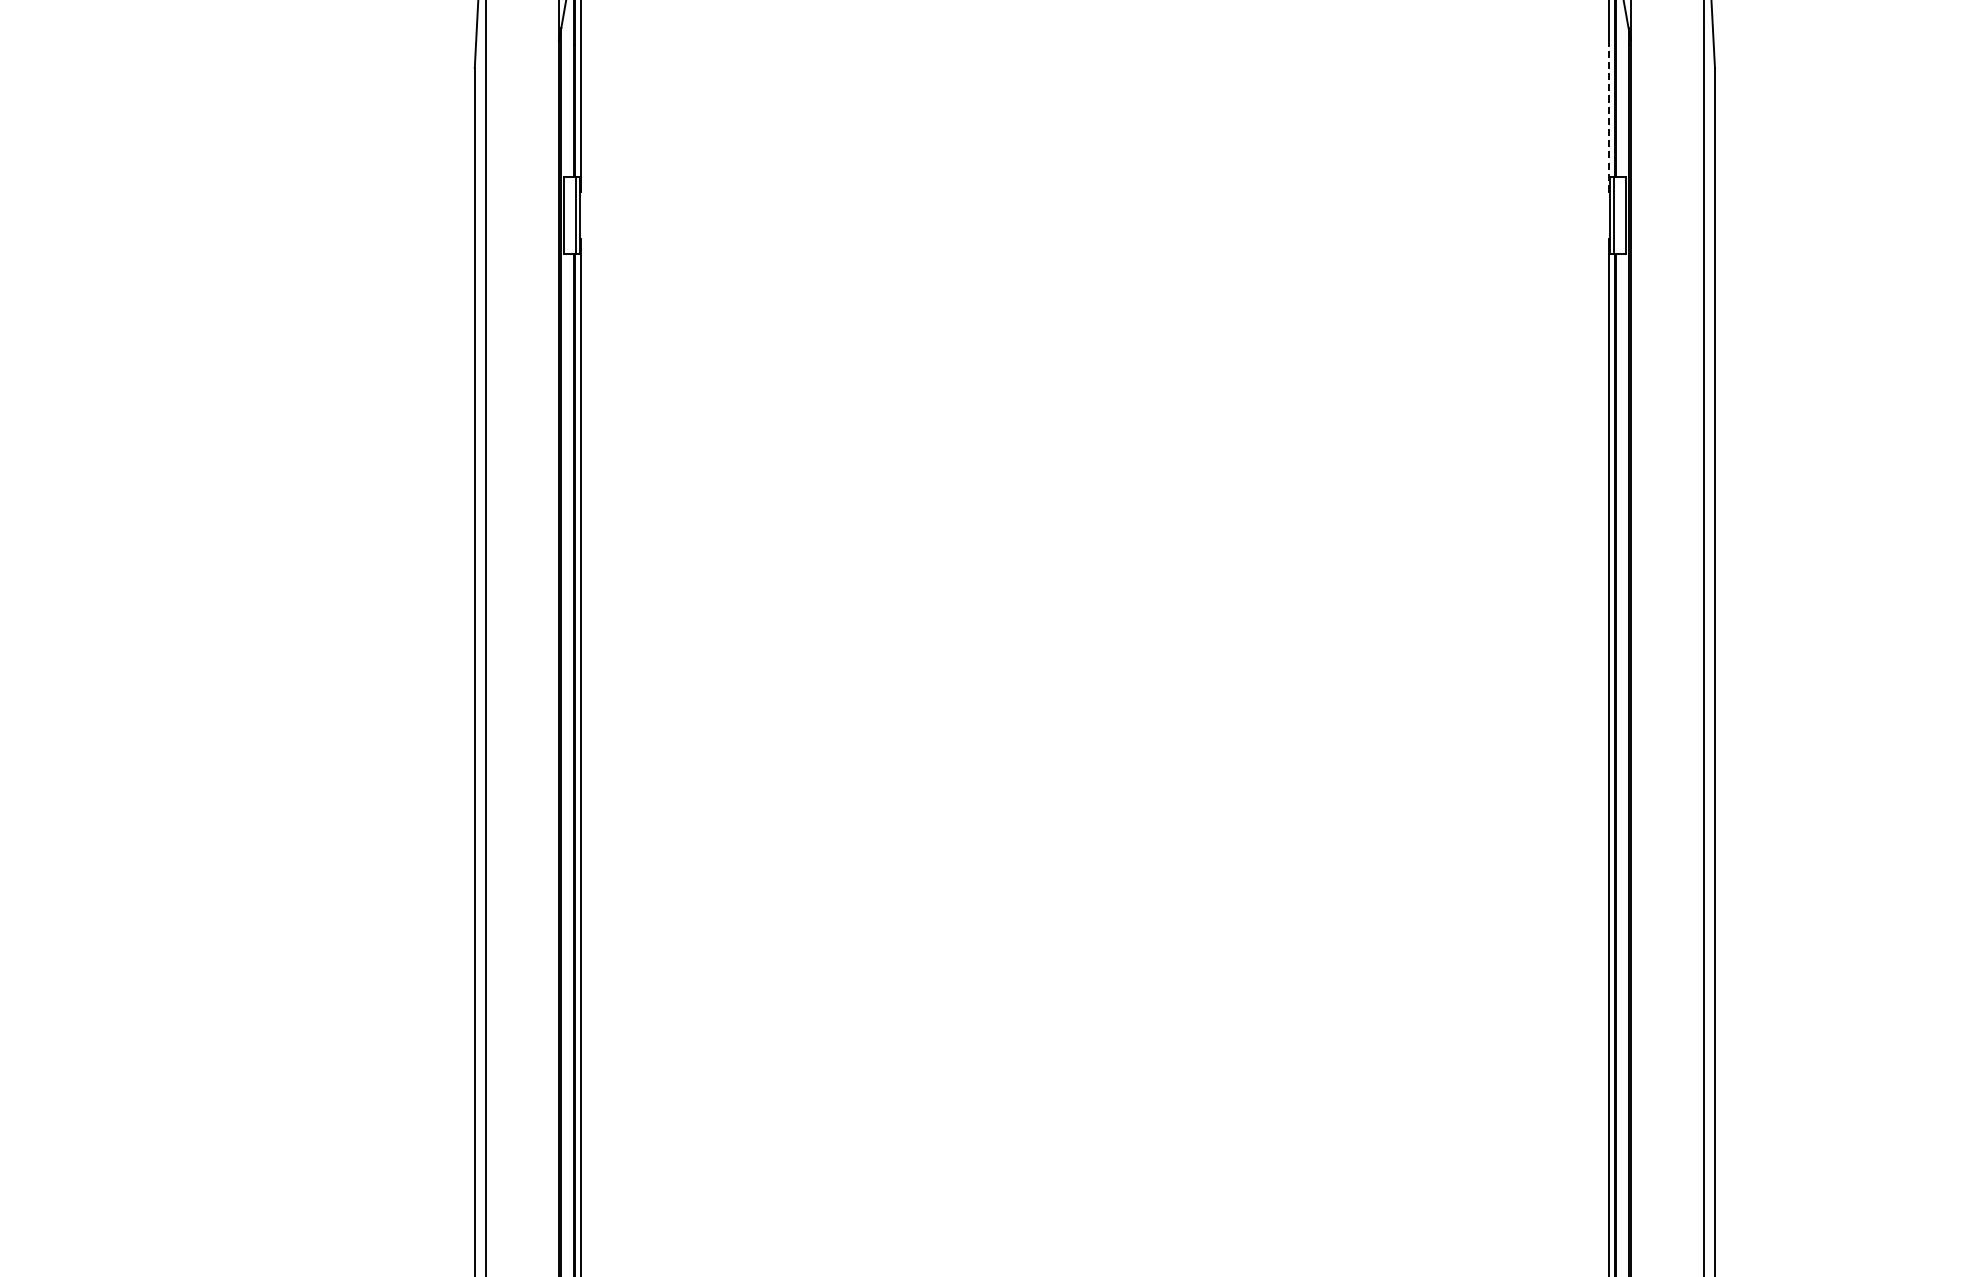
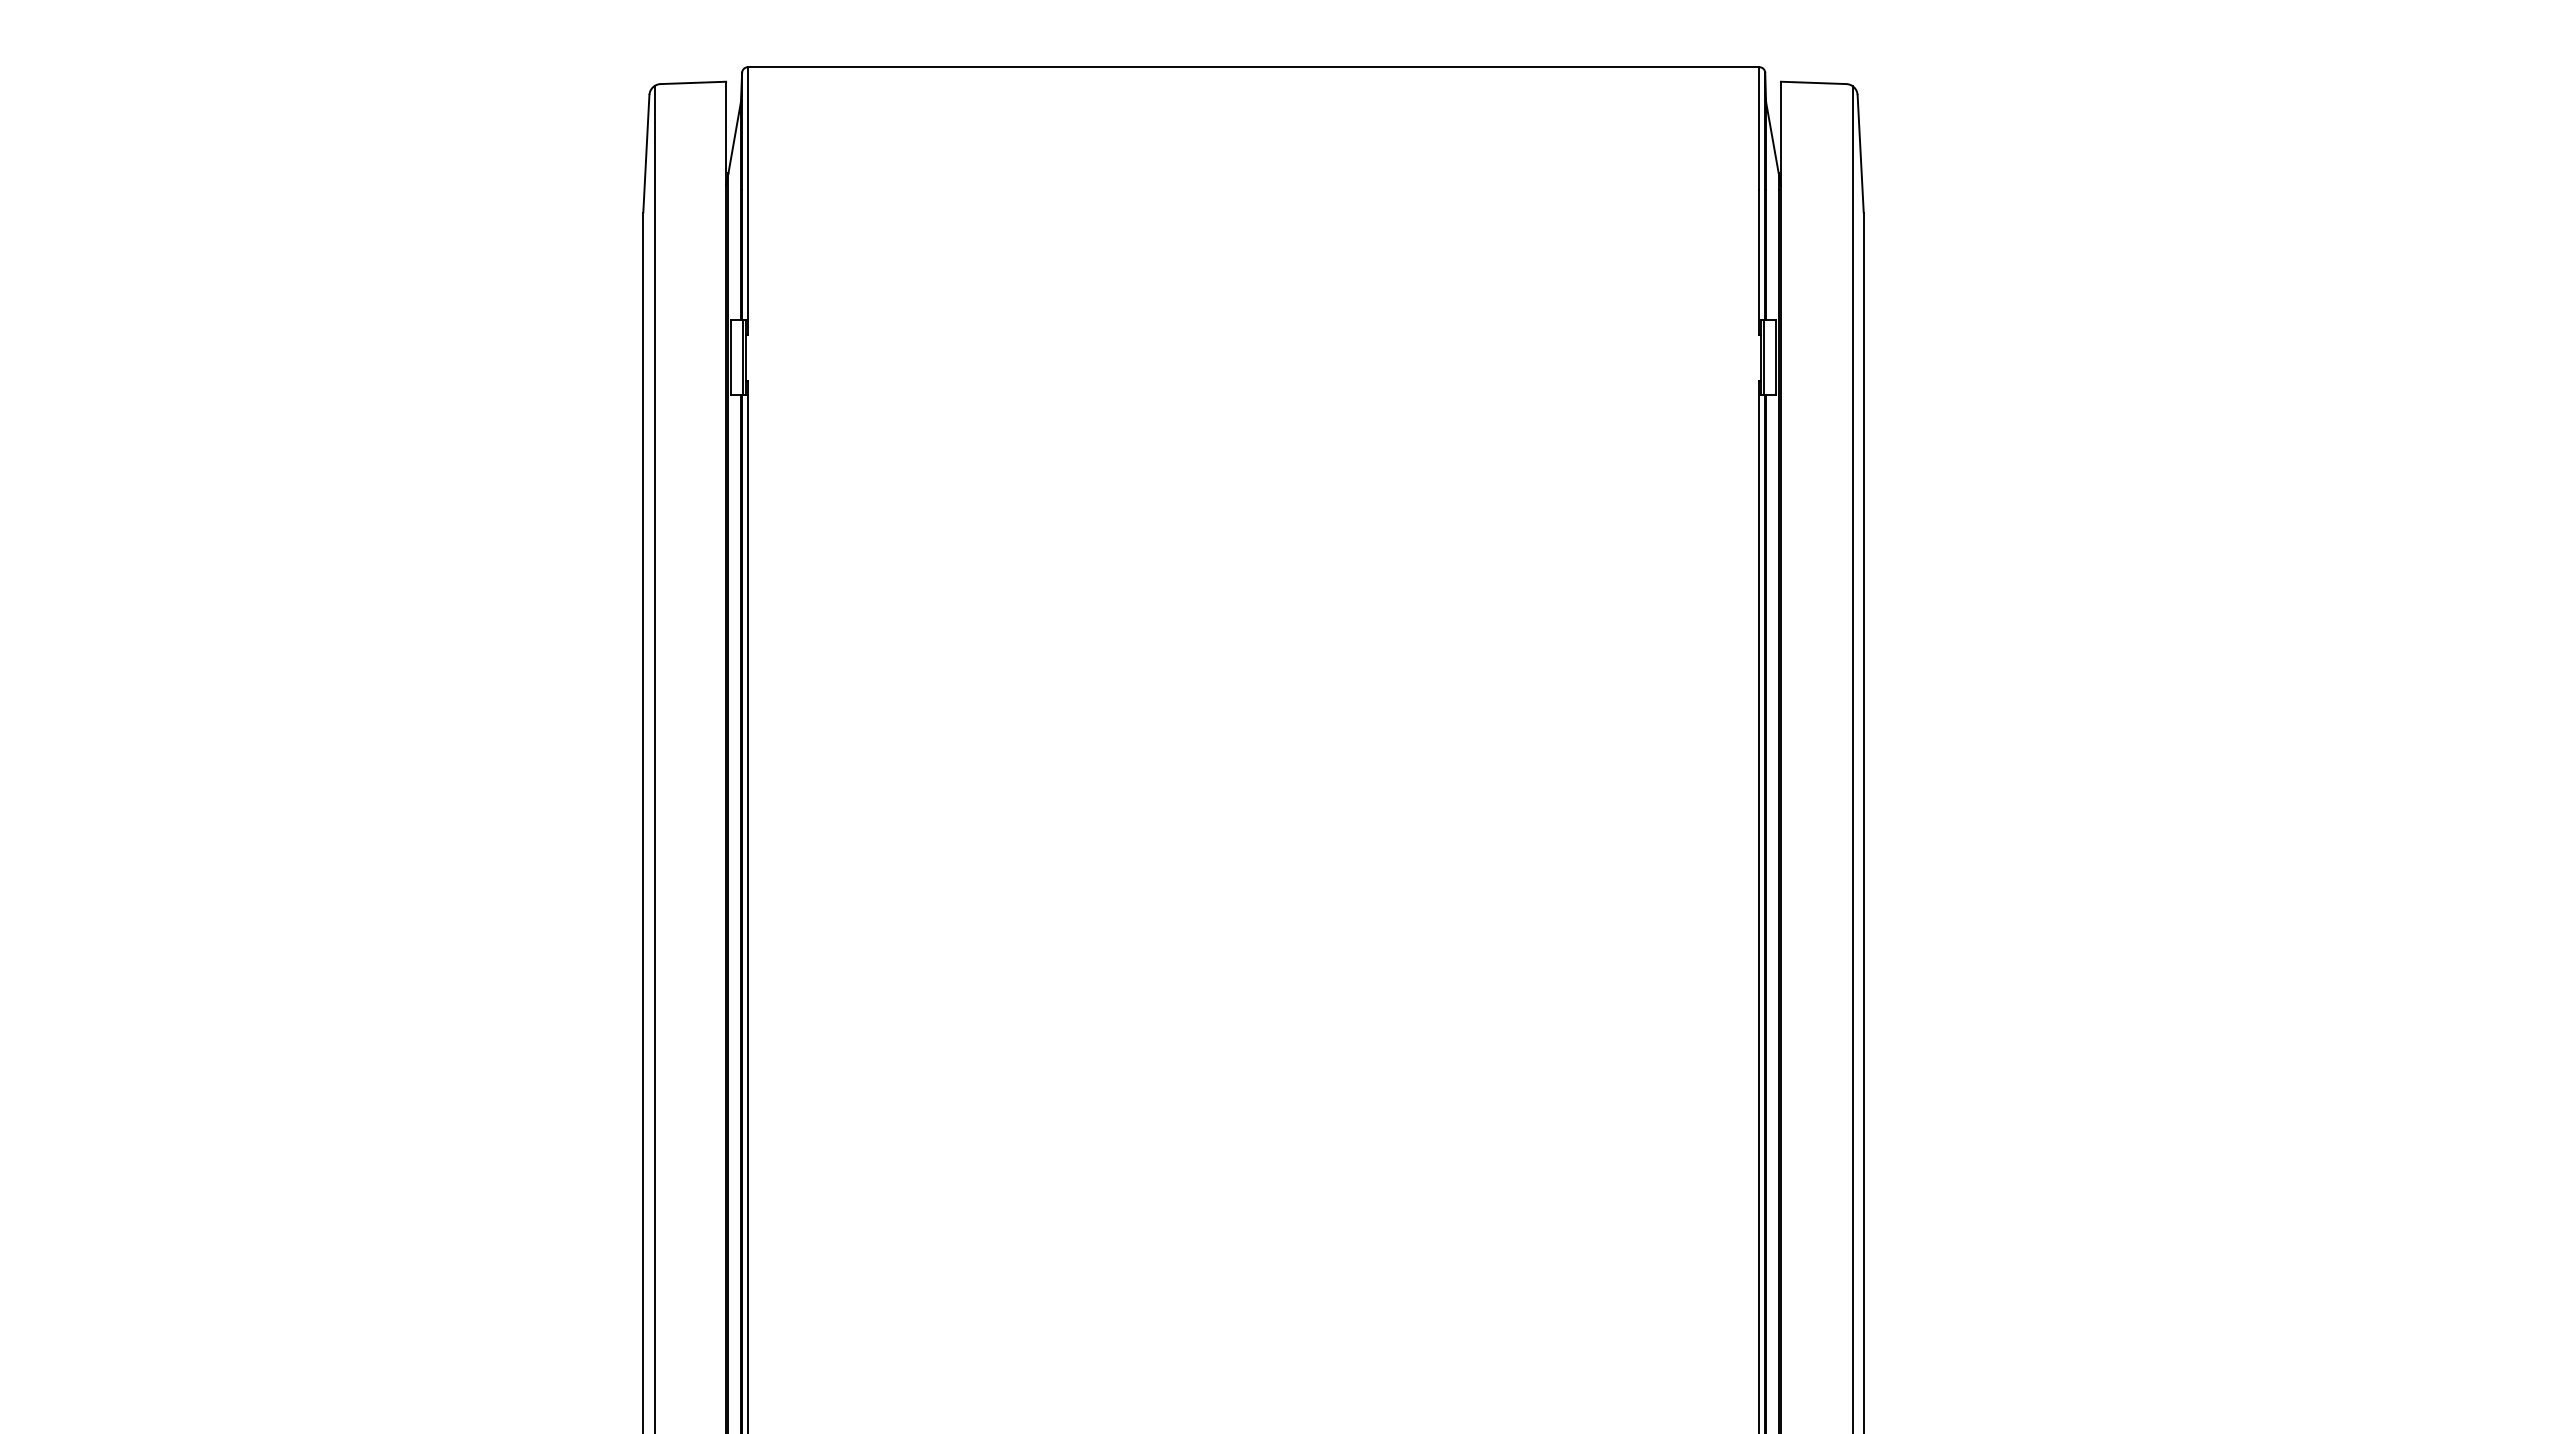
line: (1609, 117) -> (1759, 261), dashed -> solid

